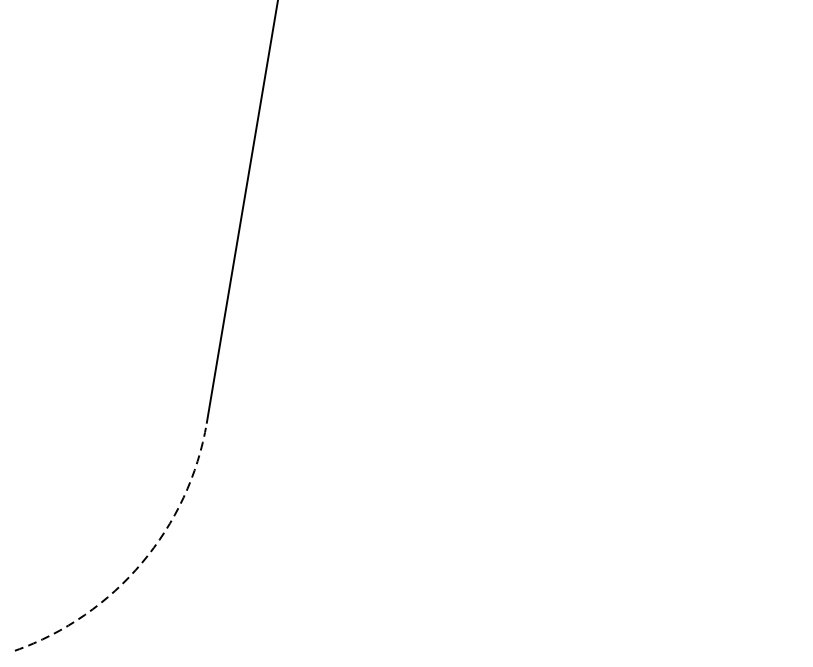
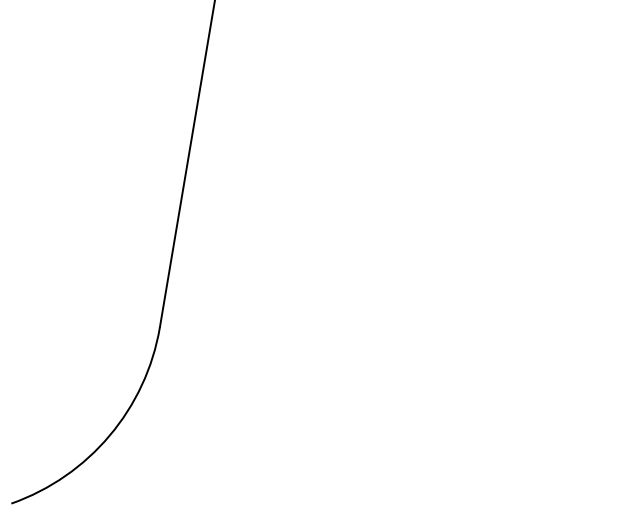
arc: (141, 562) -> (109, 435), dashed -> solid

